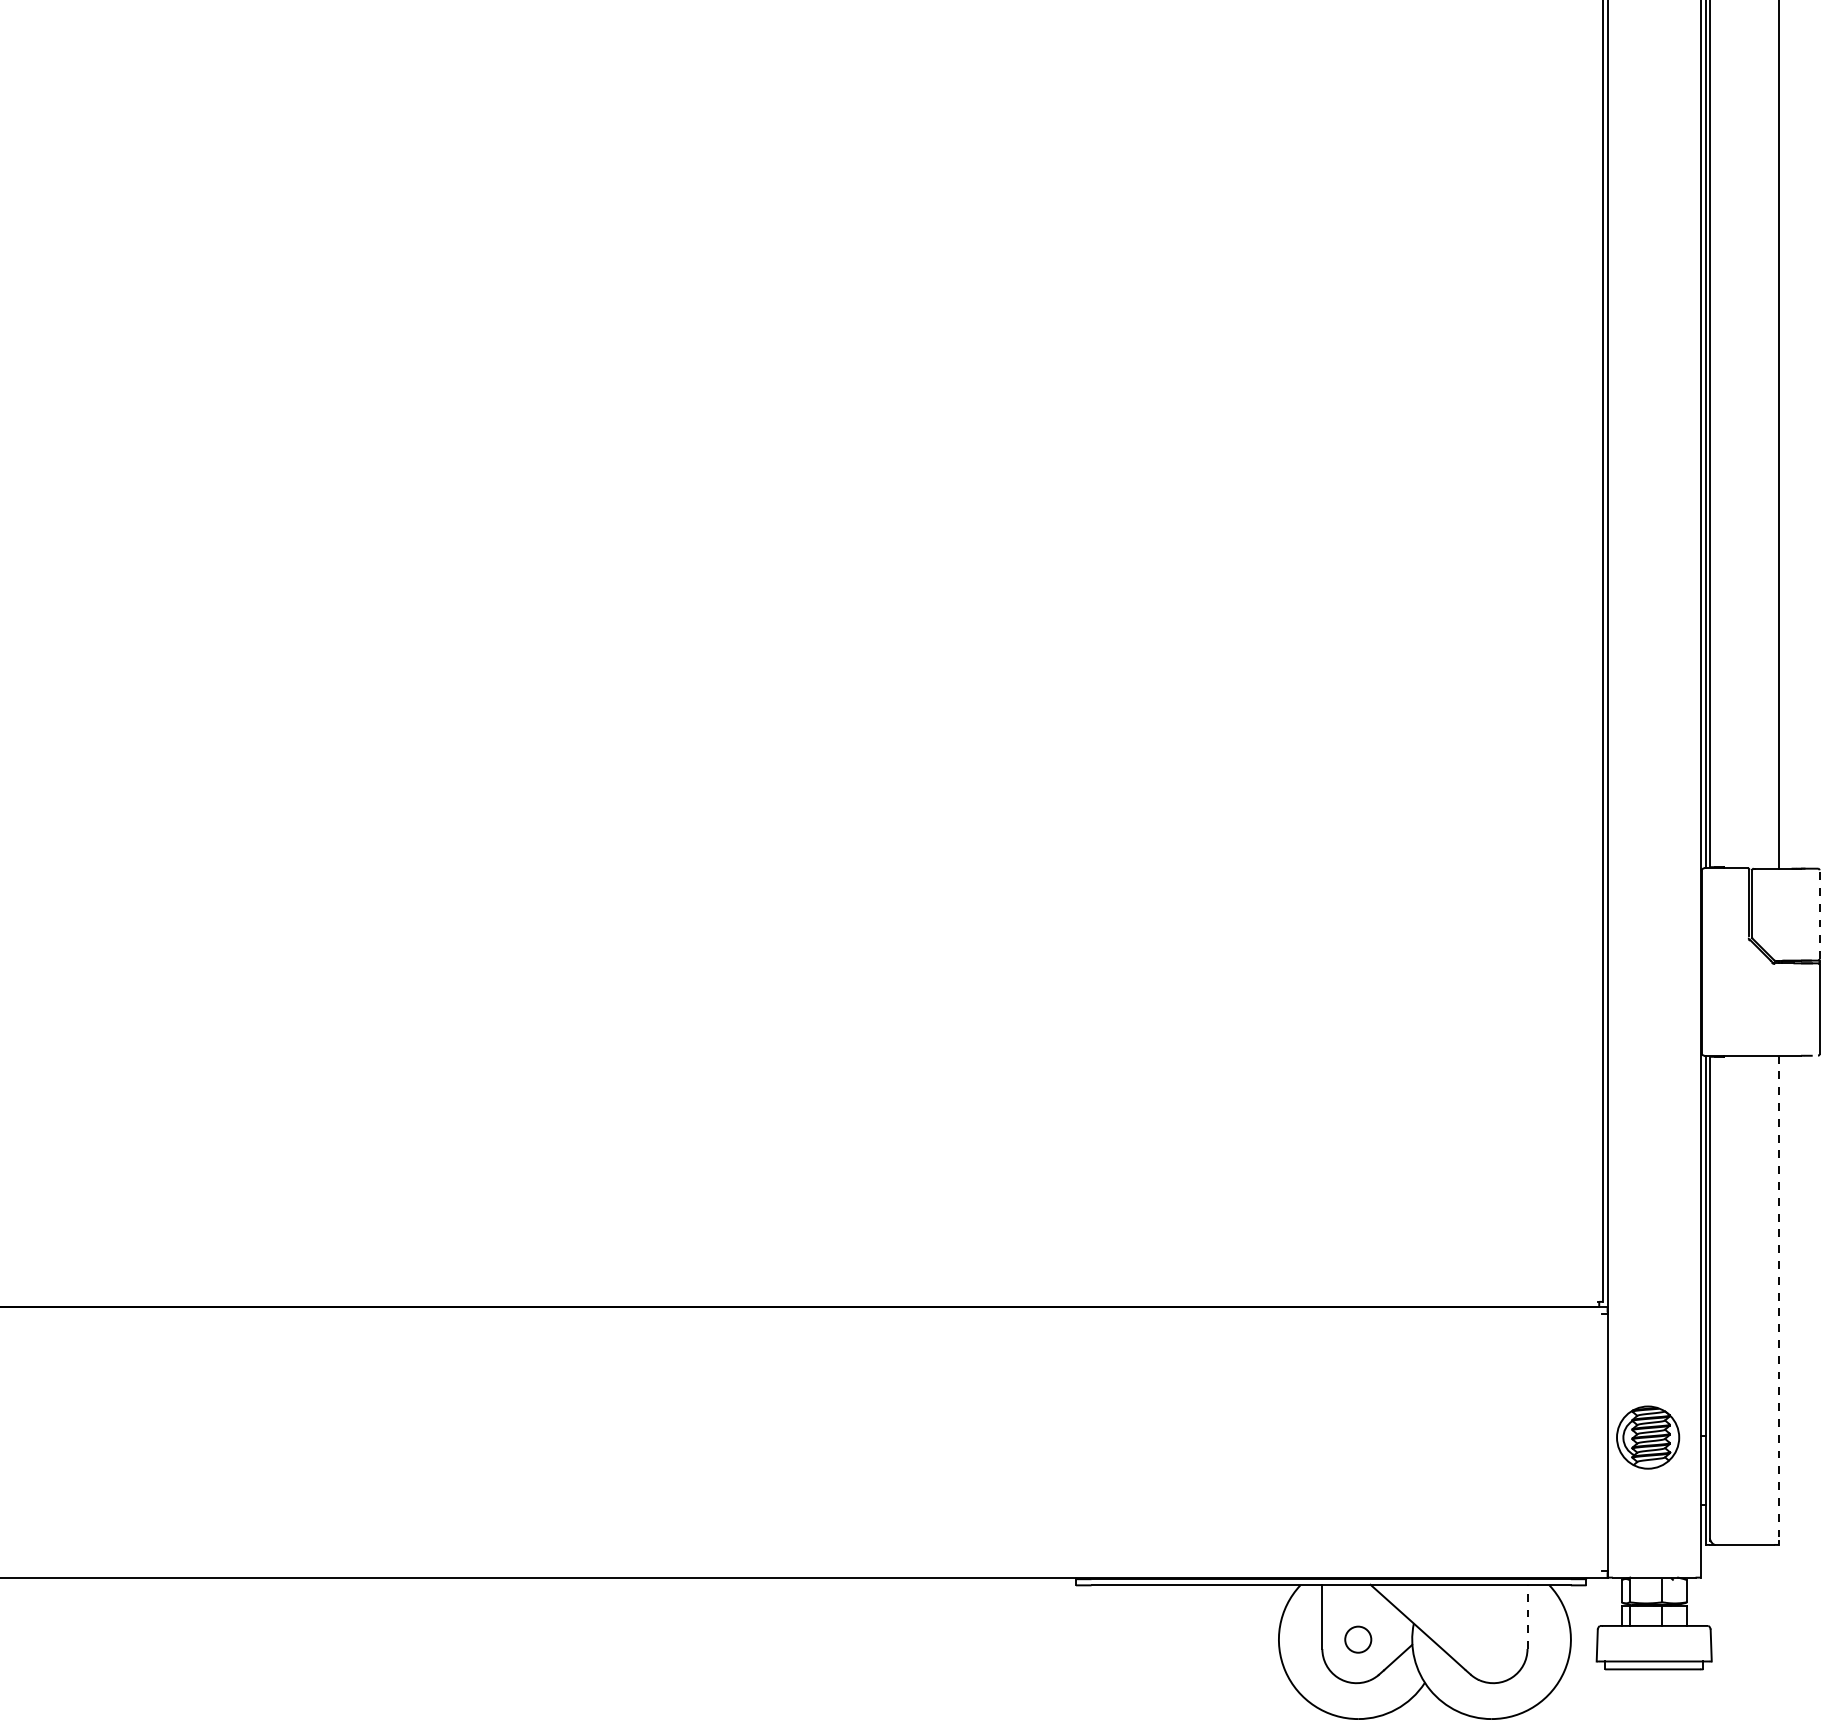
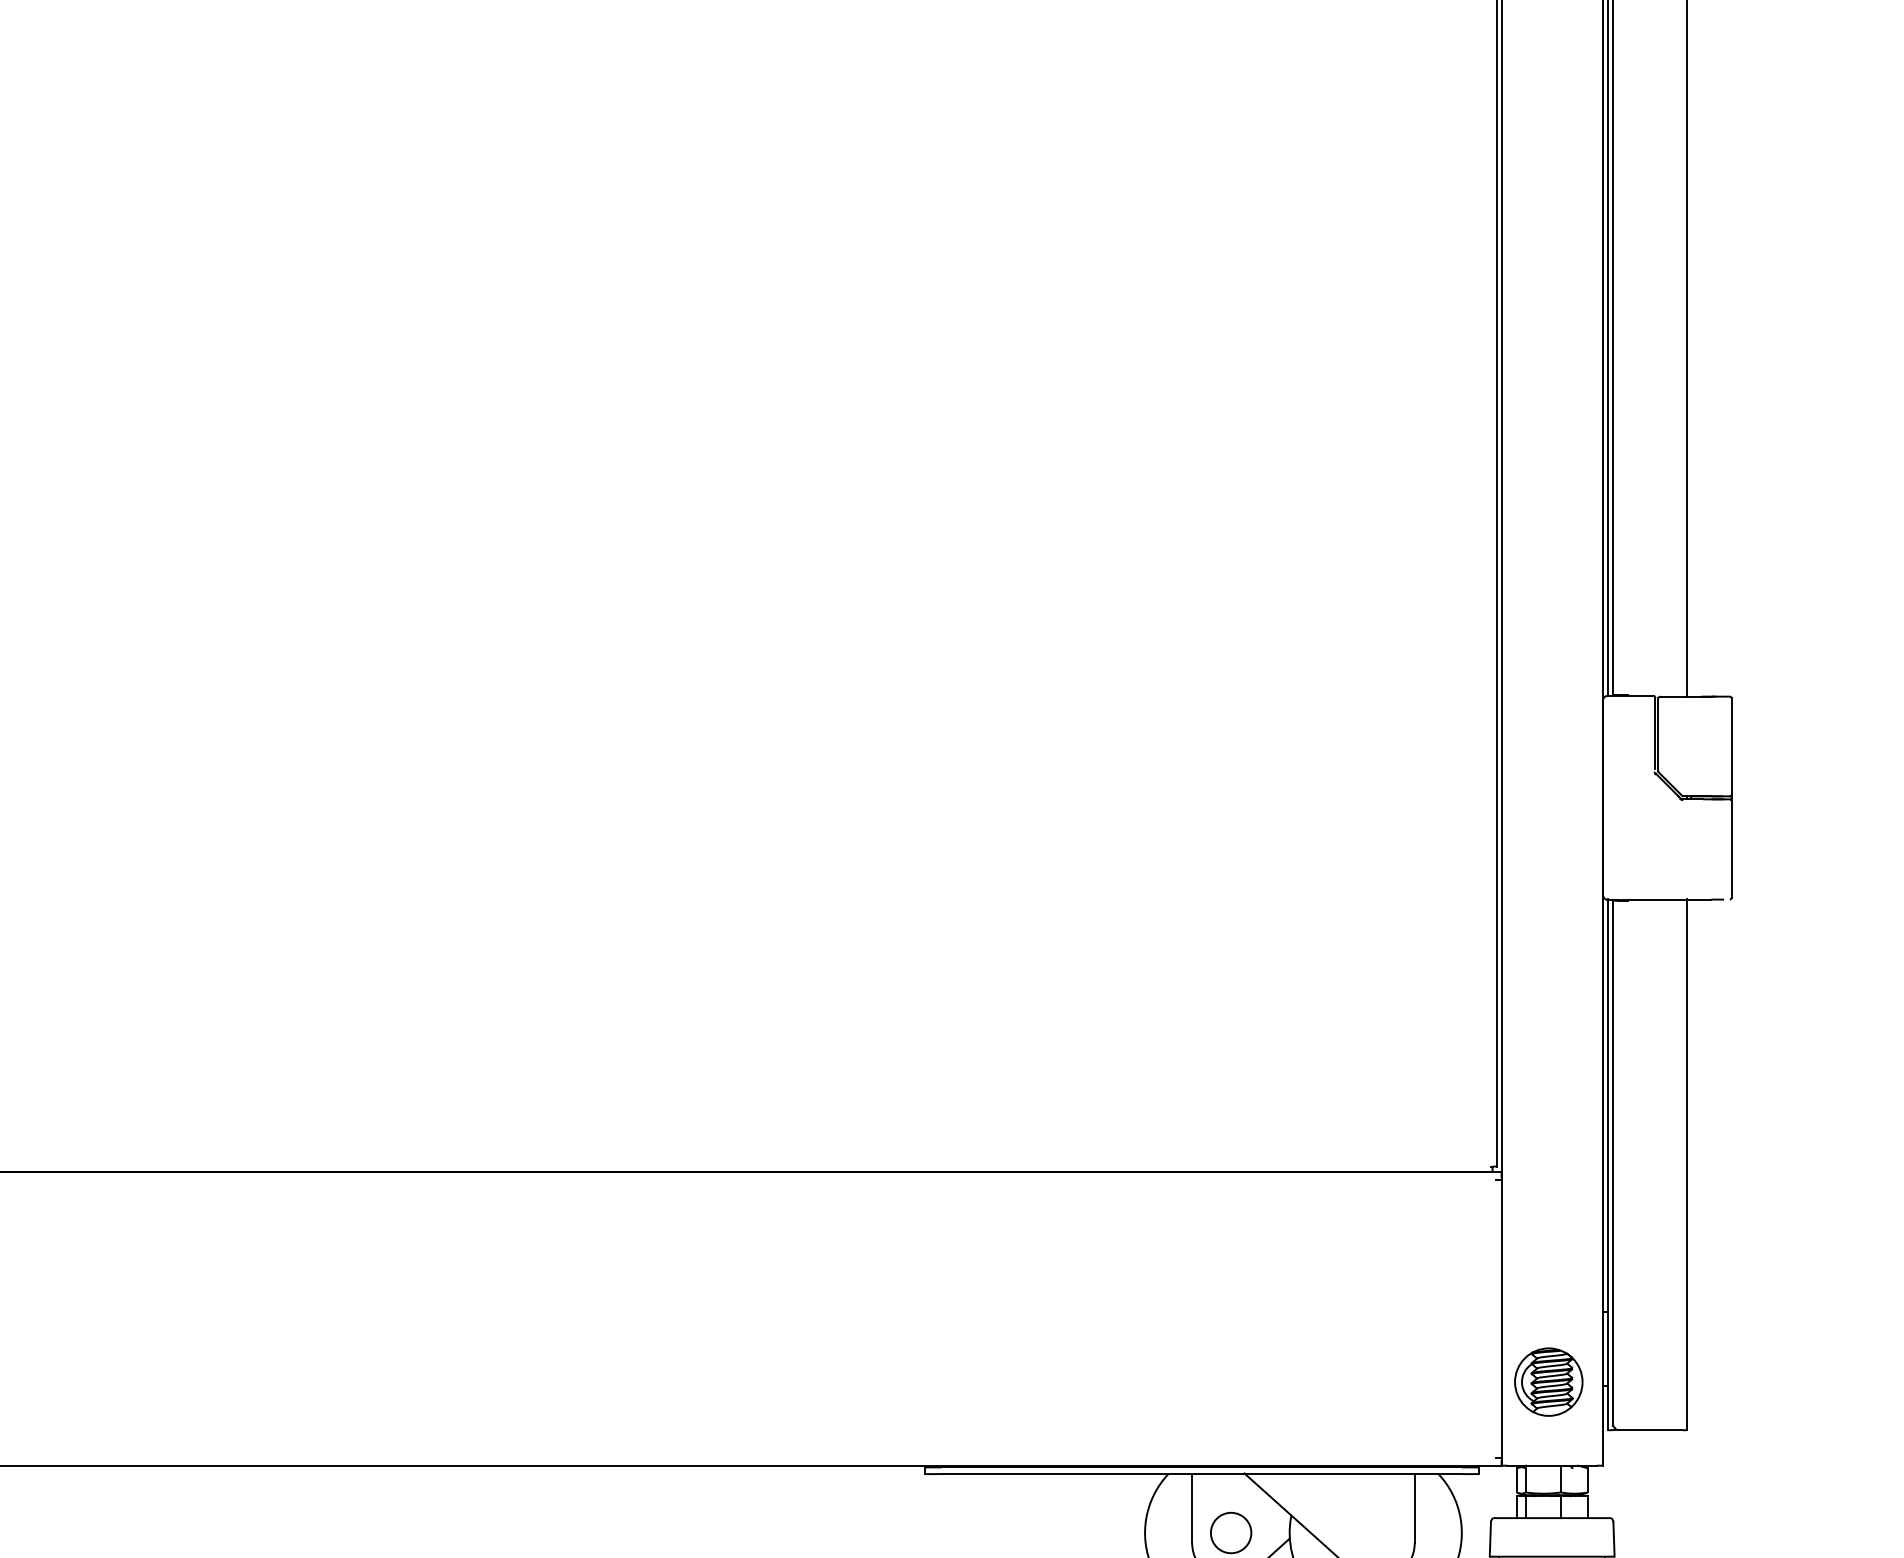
line: (1819, 914) -> (1731, 746), dashed -> solid
line: (1778, 1298) -> (1686, 1162), dashed -> solid
part: (1648, 1437) -> (1549, 1382), moved
line: (1527, 1617) -> (1414, 1508), dashed -> solid
circle: (1357, 1639) -> (1230, 1532), size x1.43

